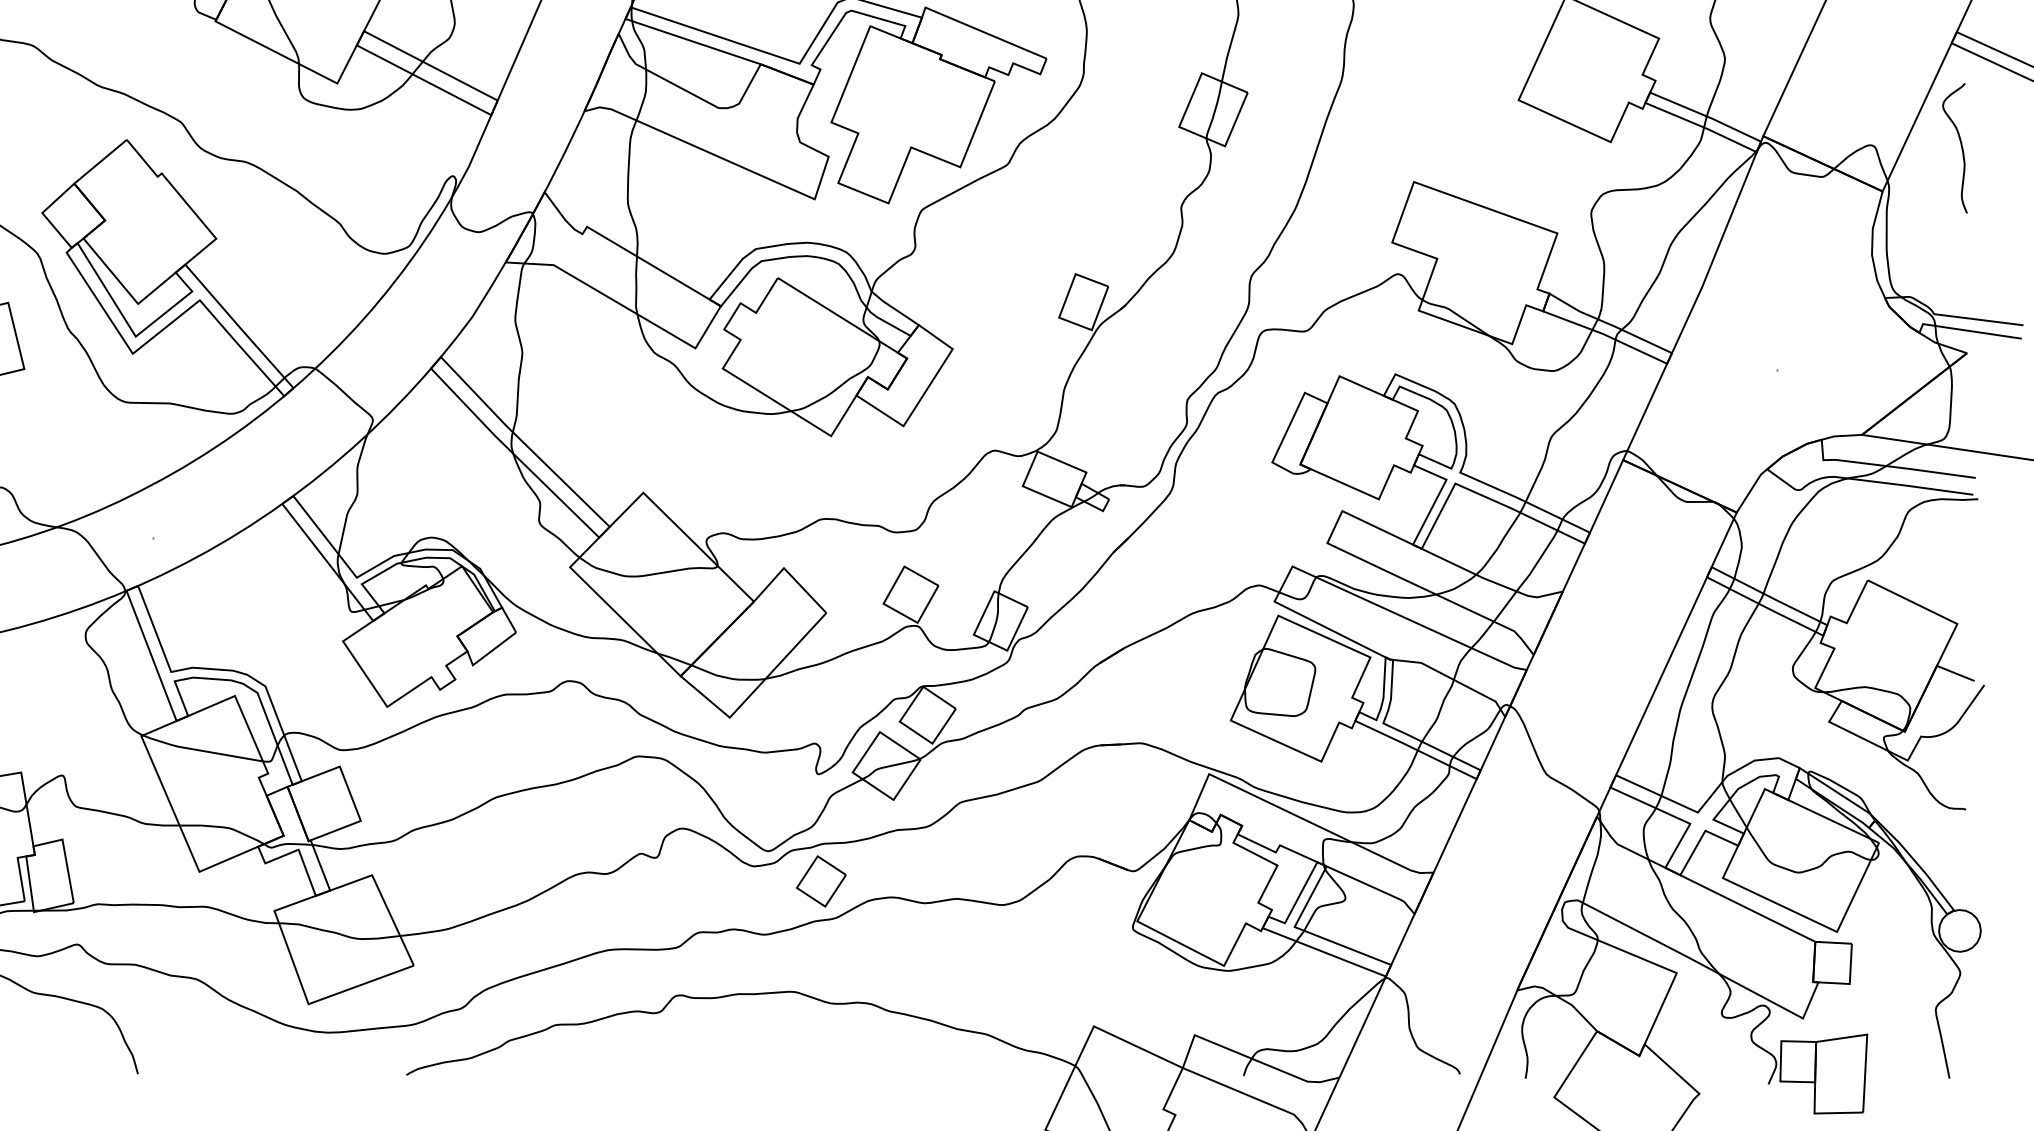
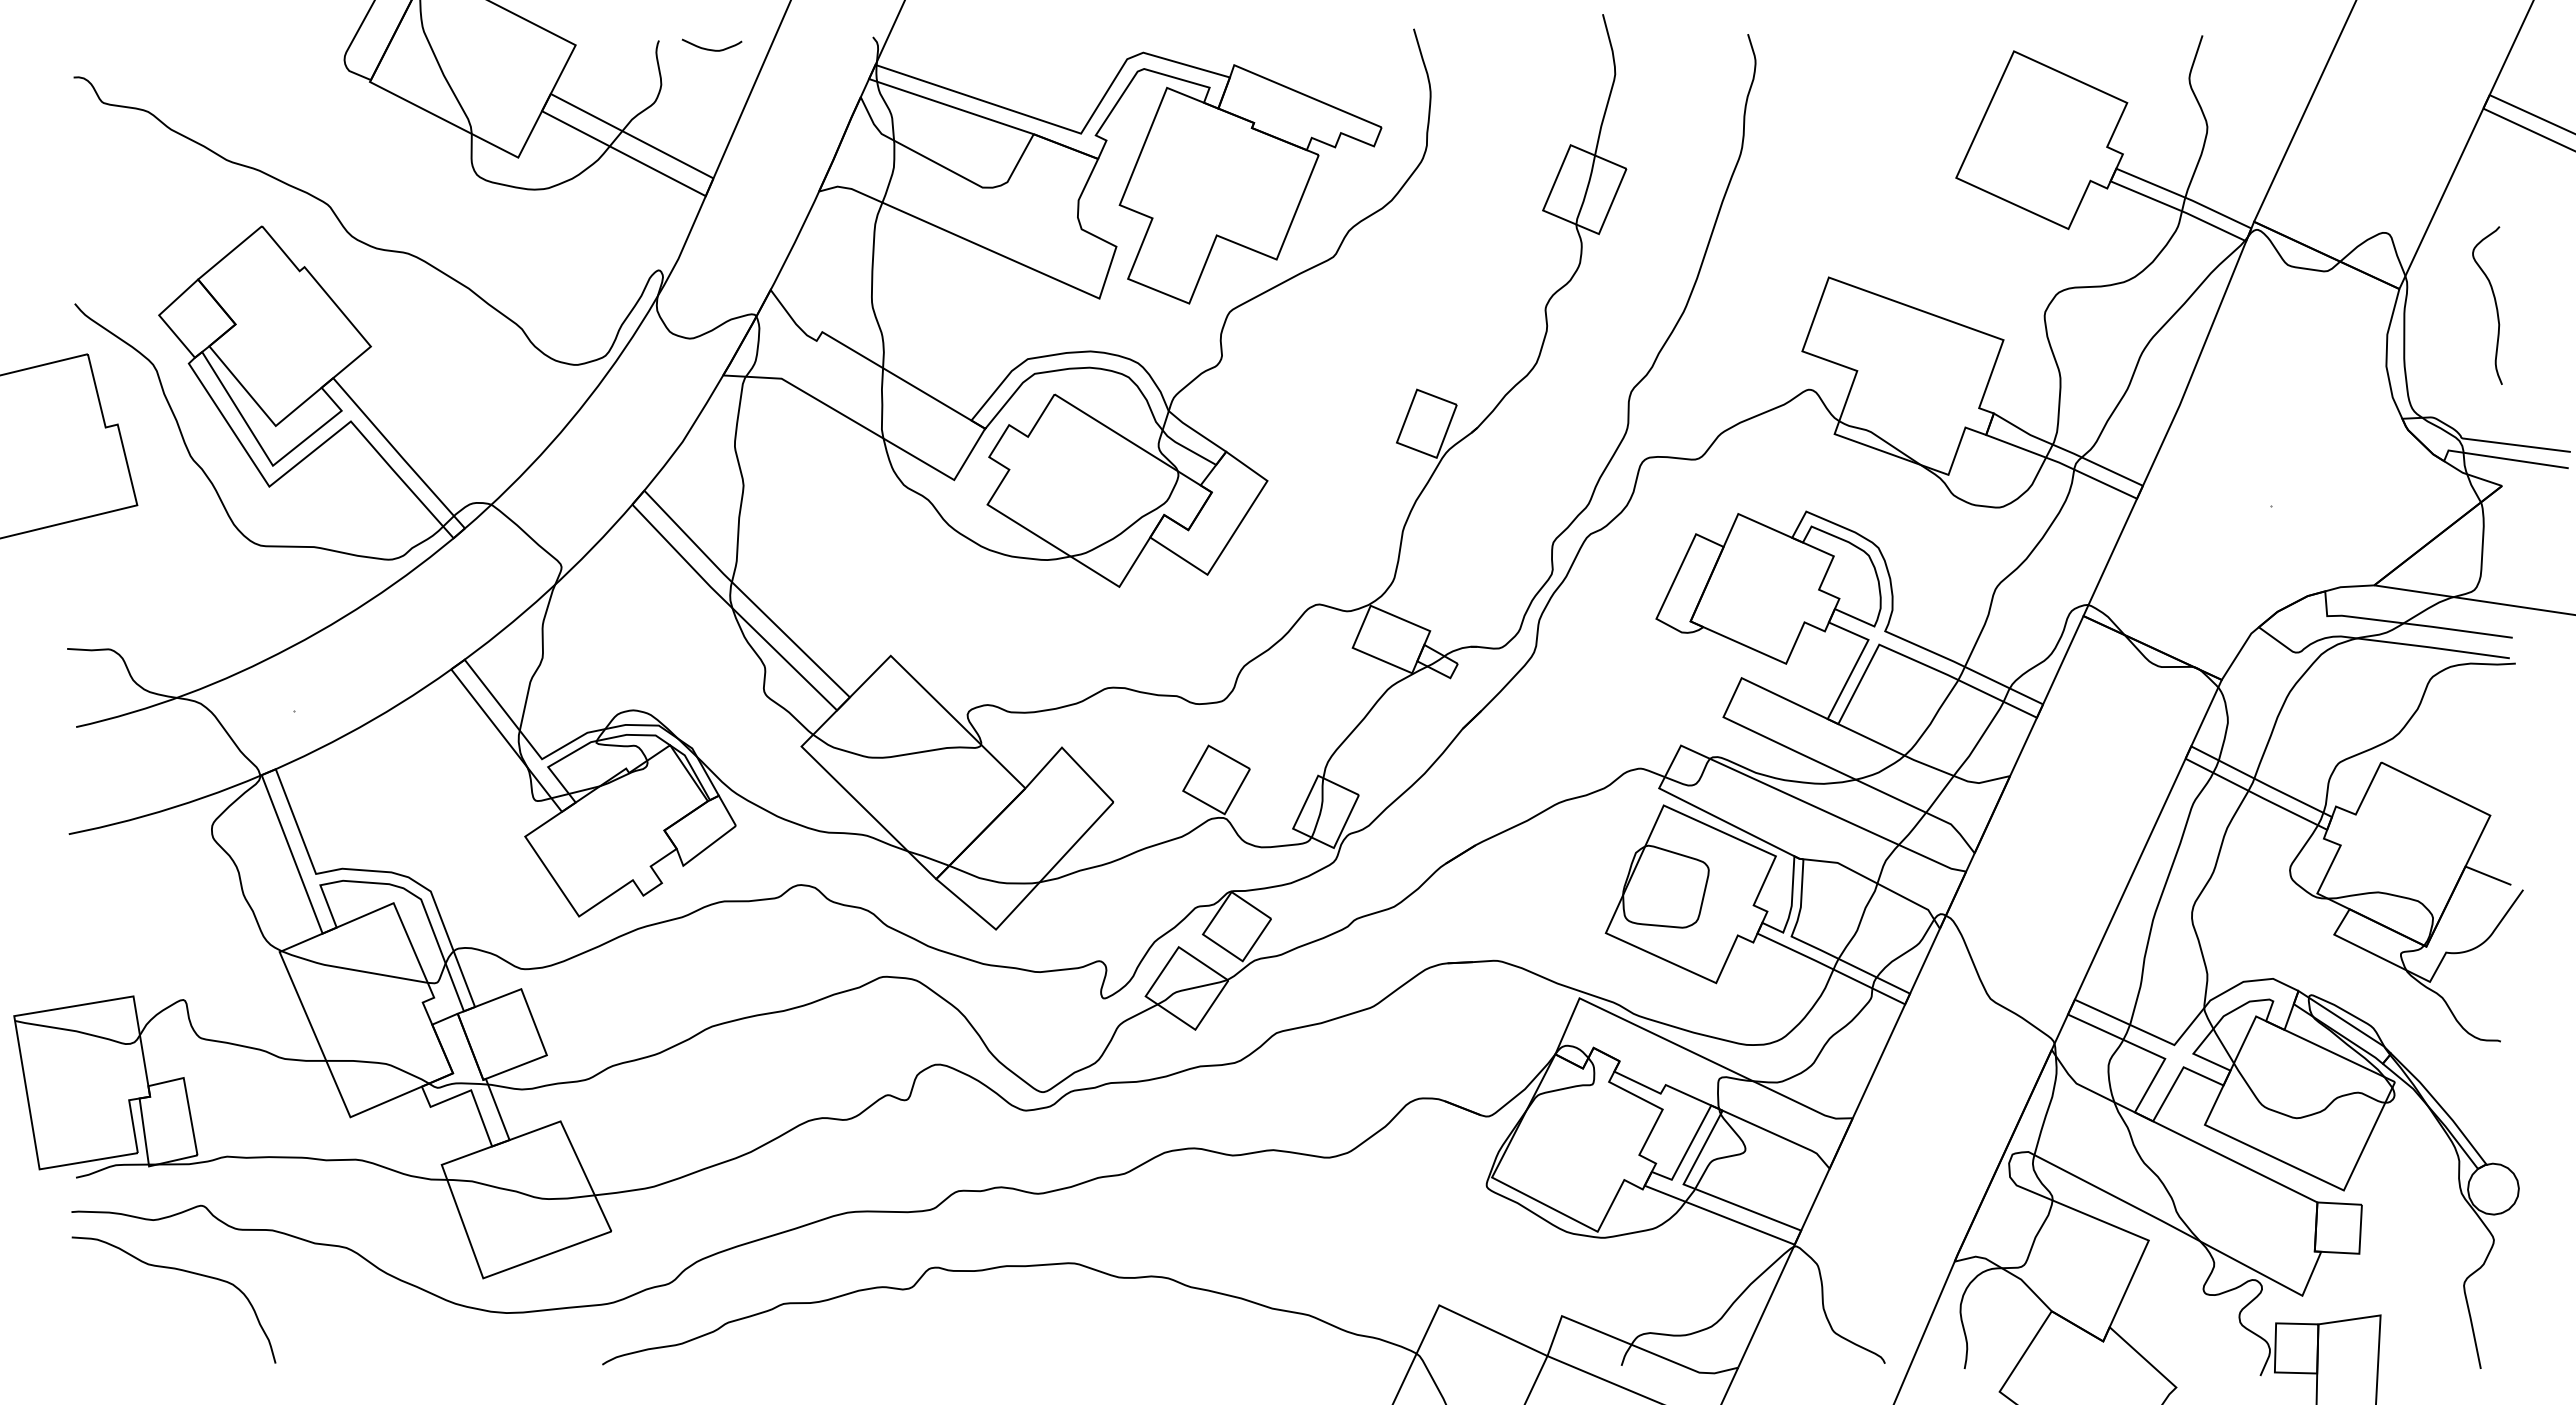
curve: (1960, 145) -> (2494, 302), moved
part: (821, 881) -> (1107, 1128), removed

